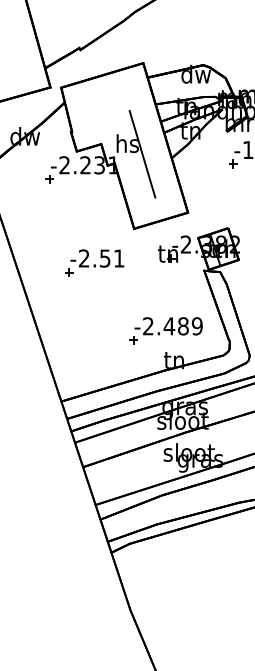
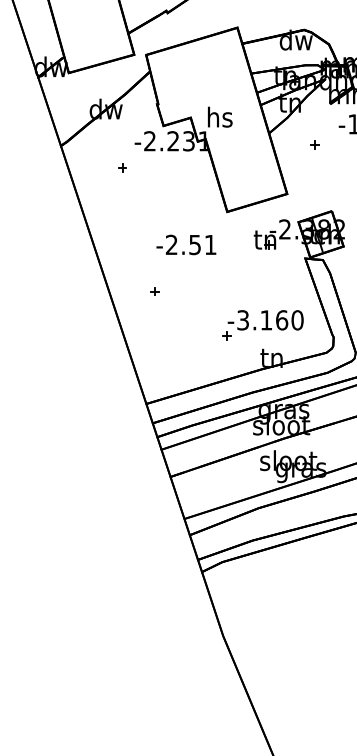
line: (142, 153) -> (236, 128), removed
part: (233, 163) -> (314, 144), moved
part: (49, 178) -> (122, 167), moved
part: (68, 272) -> (154, 291), moved
text: (173, 326) -> (270, 320), -2.489 -> -3.160

